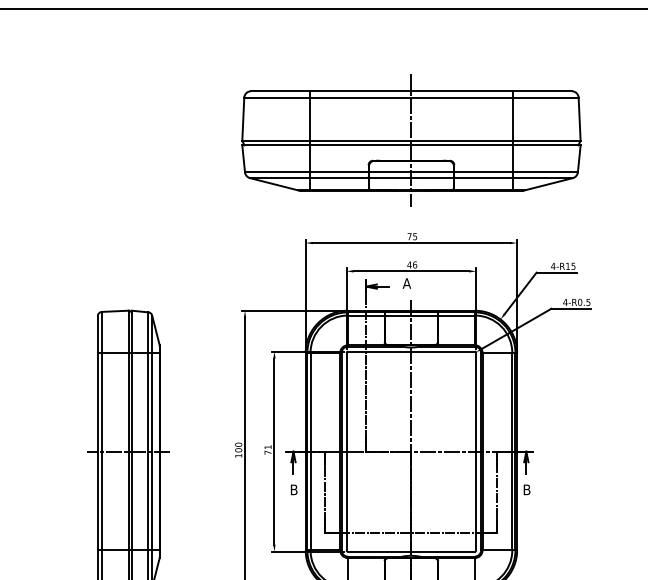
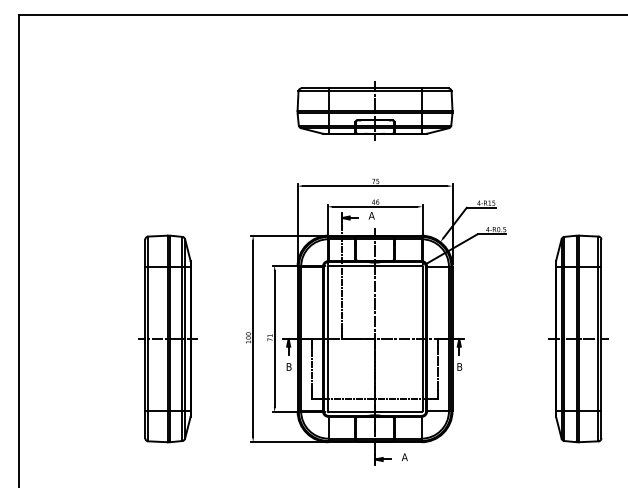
part: (410, 139) -> (374, 110), size x0.62

